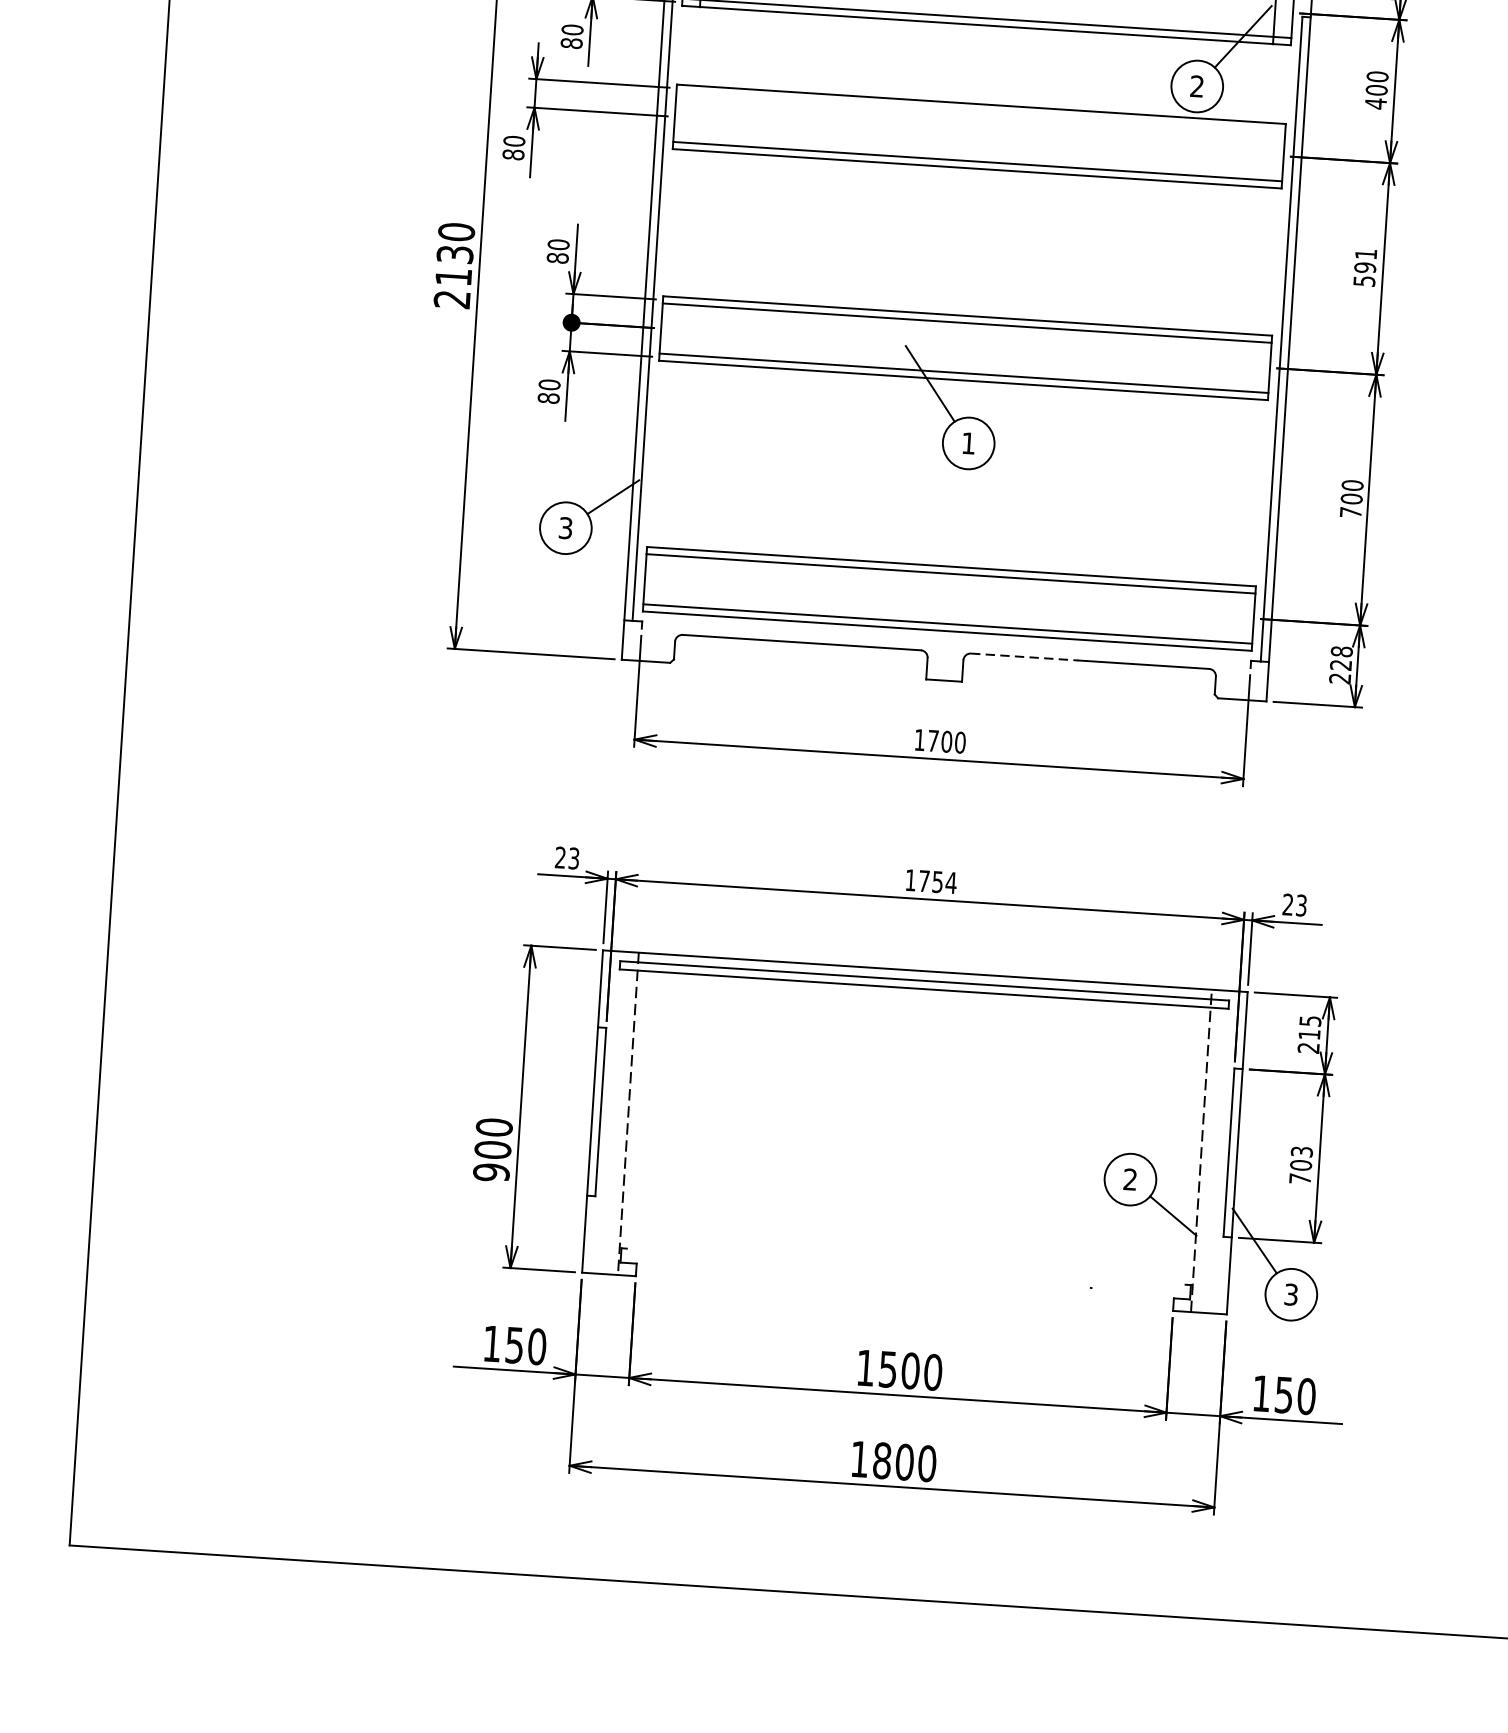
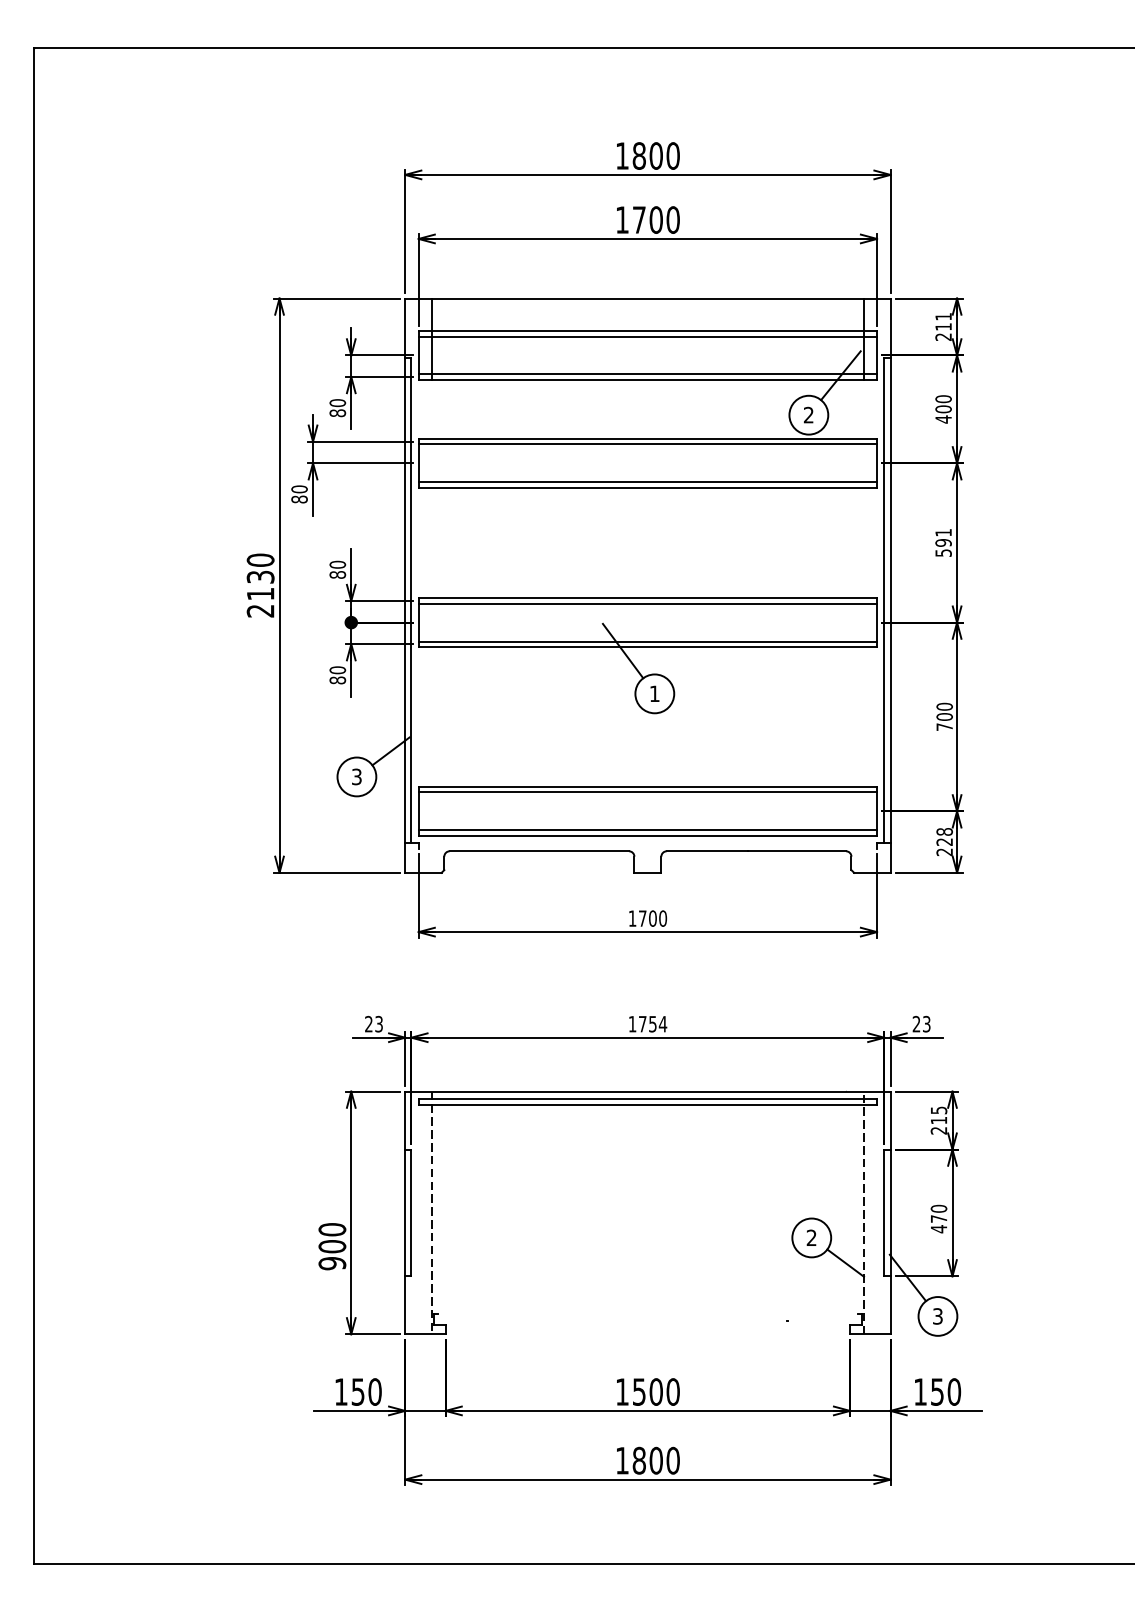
line: (980, 111) -> (647, 444), added
line: (1025, 657) -> (707, 851), dashed -> solid
text: (1300, 1164) -> (938, 1218), 703 -> 470

